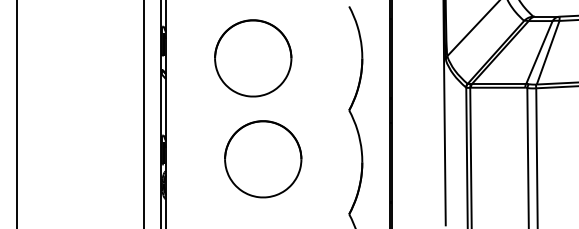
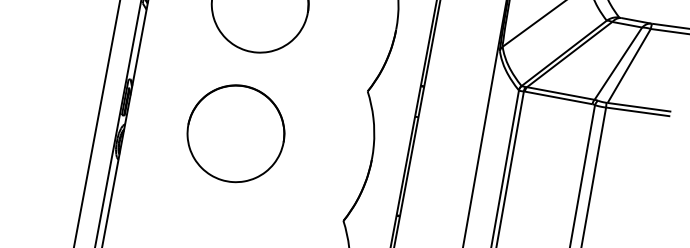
part: (263, 159) -> (236, 134), moved

